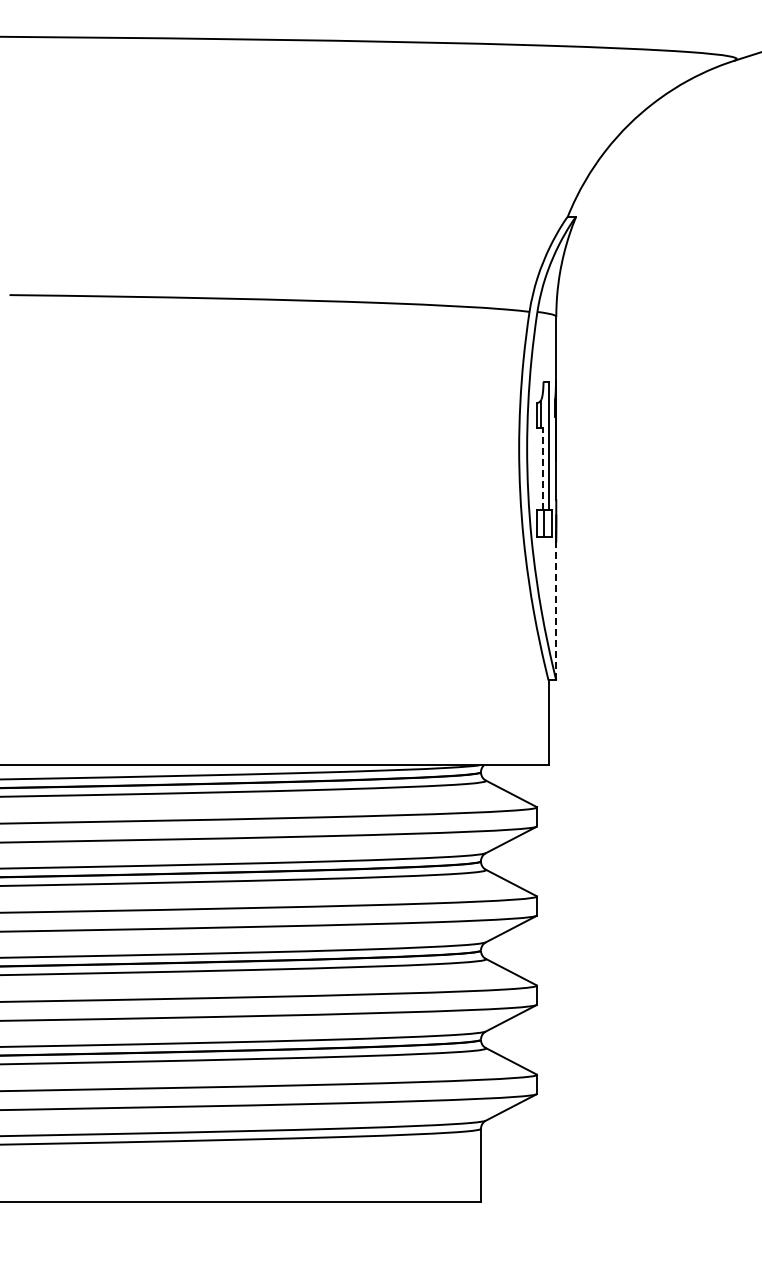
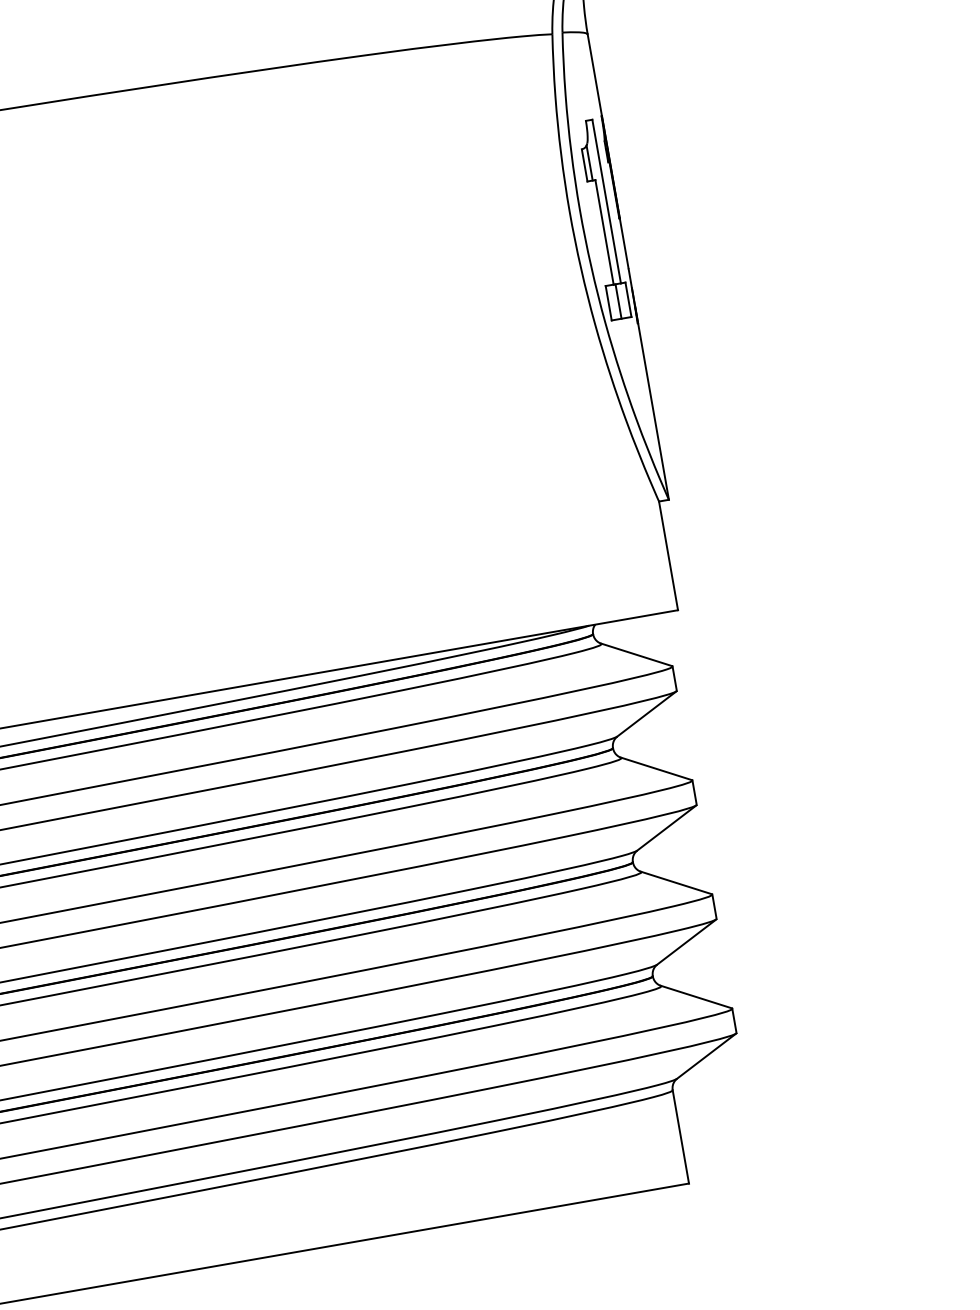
line: (542, 469) -> (604, 233), dashed -> solid
line: (556, 604) -> (652, 402), dashed -> solid

